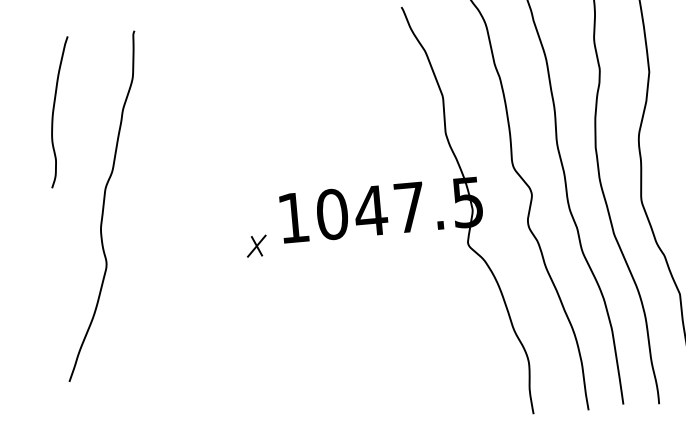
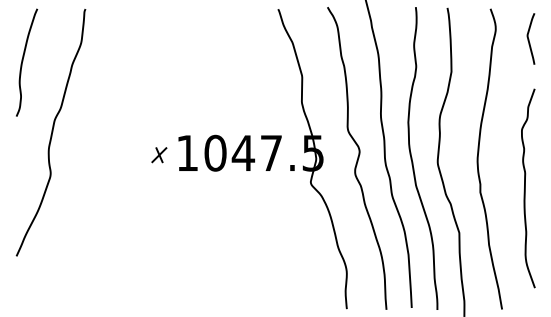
part: (257, 246) -> (159, 155), moved

